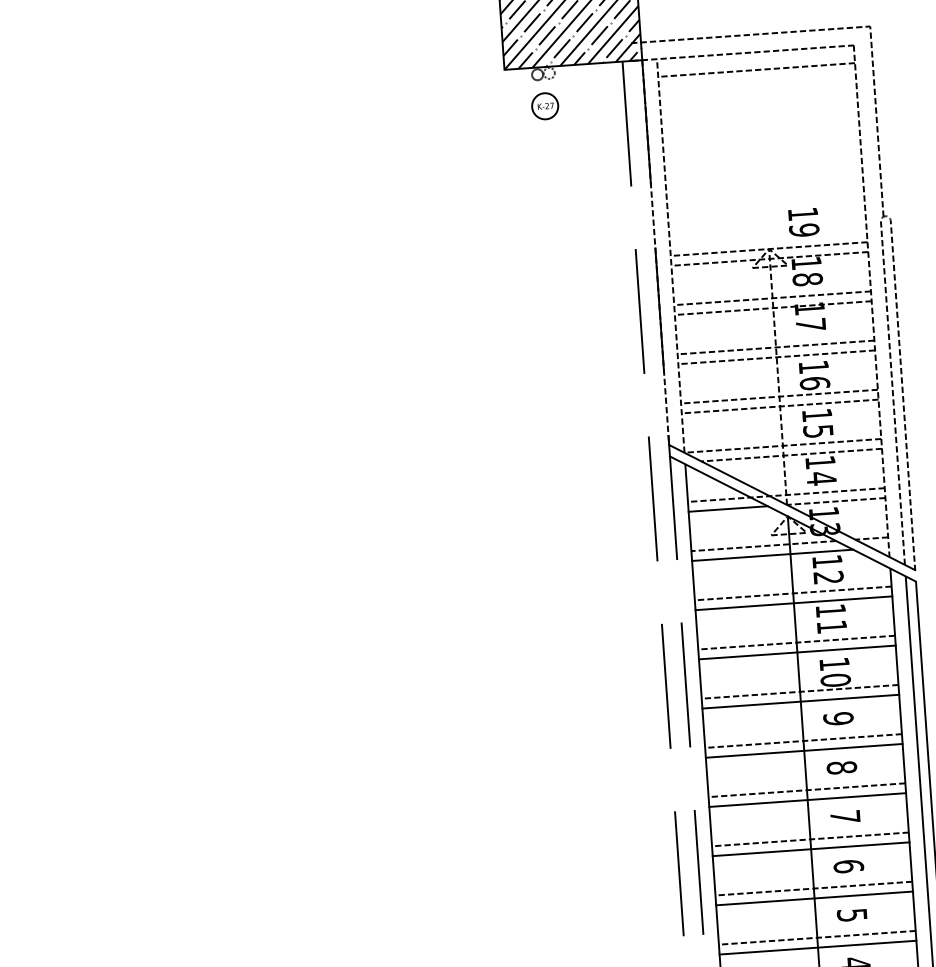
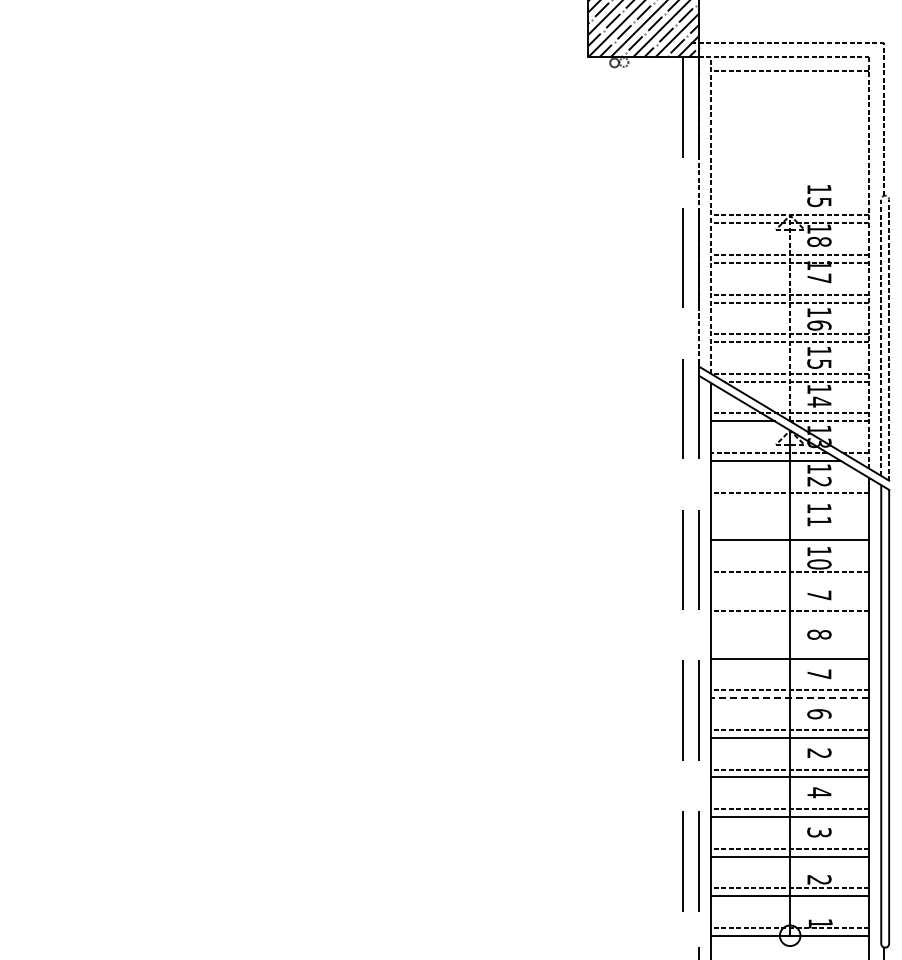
part: (544, 106) -> (618, 88), removed
text: (804, 230) -> (819, 202), 19 -> 15
line: (794, 603) -> (790, 500), removed
line: (797, 643) -> (790, 532), removed
line: (801, 701) -> (790, 579), removed
text: (838, 718) -> (819, 595), 9 -> 7
line: (804, 751) -> (790, 619), removed
line: (807, 789) -> (790, 650), removed
line: (810, 849) -> (789, 698), solid -> dashed
text: (852, 915) -> (819, 753), 5 -> 2

